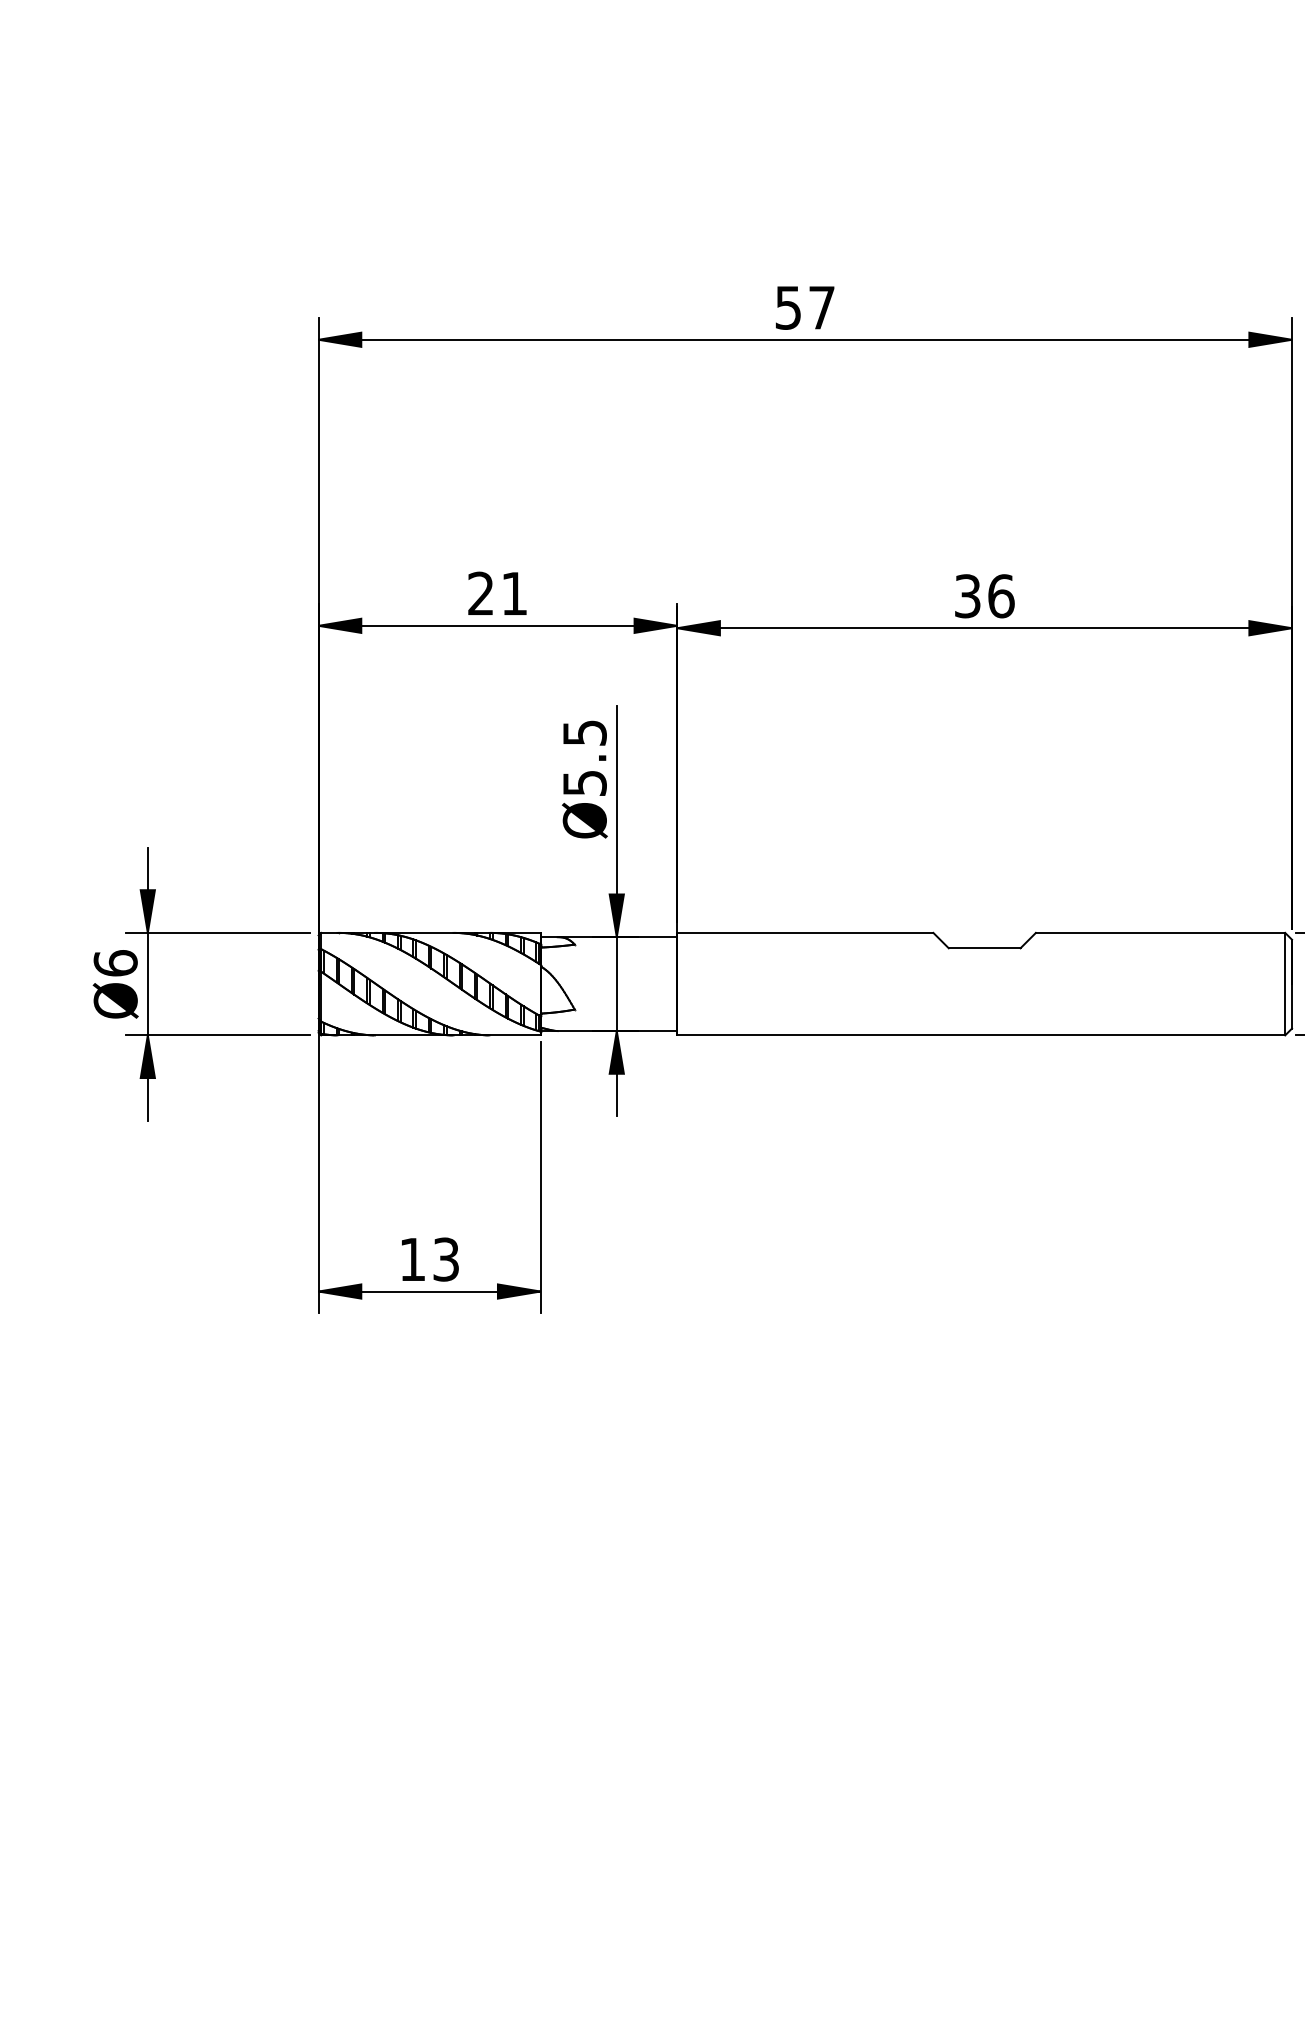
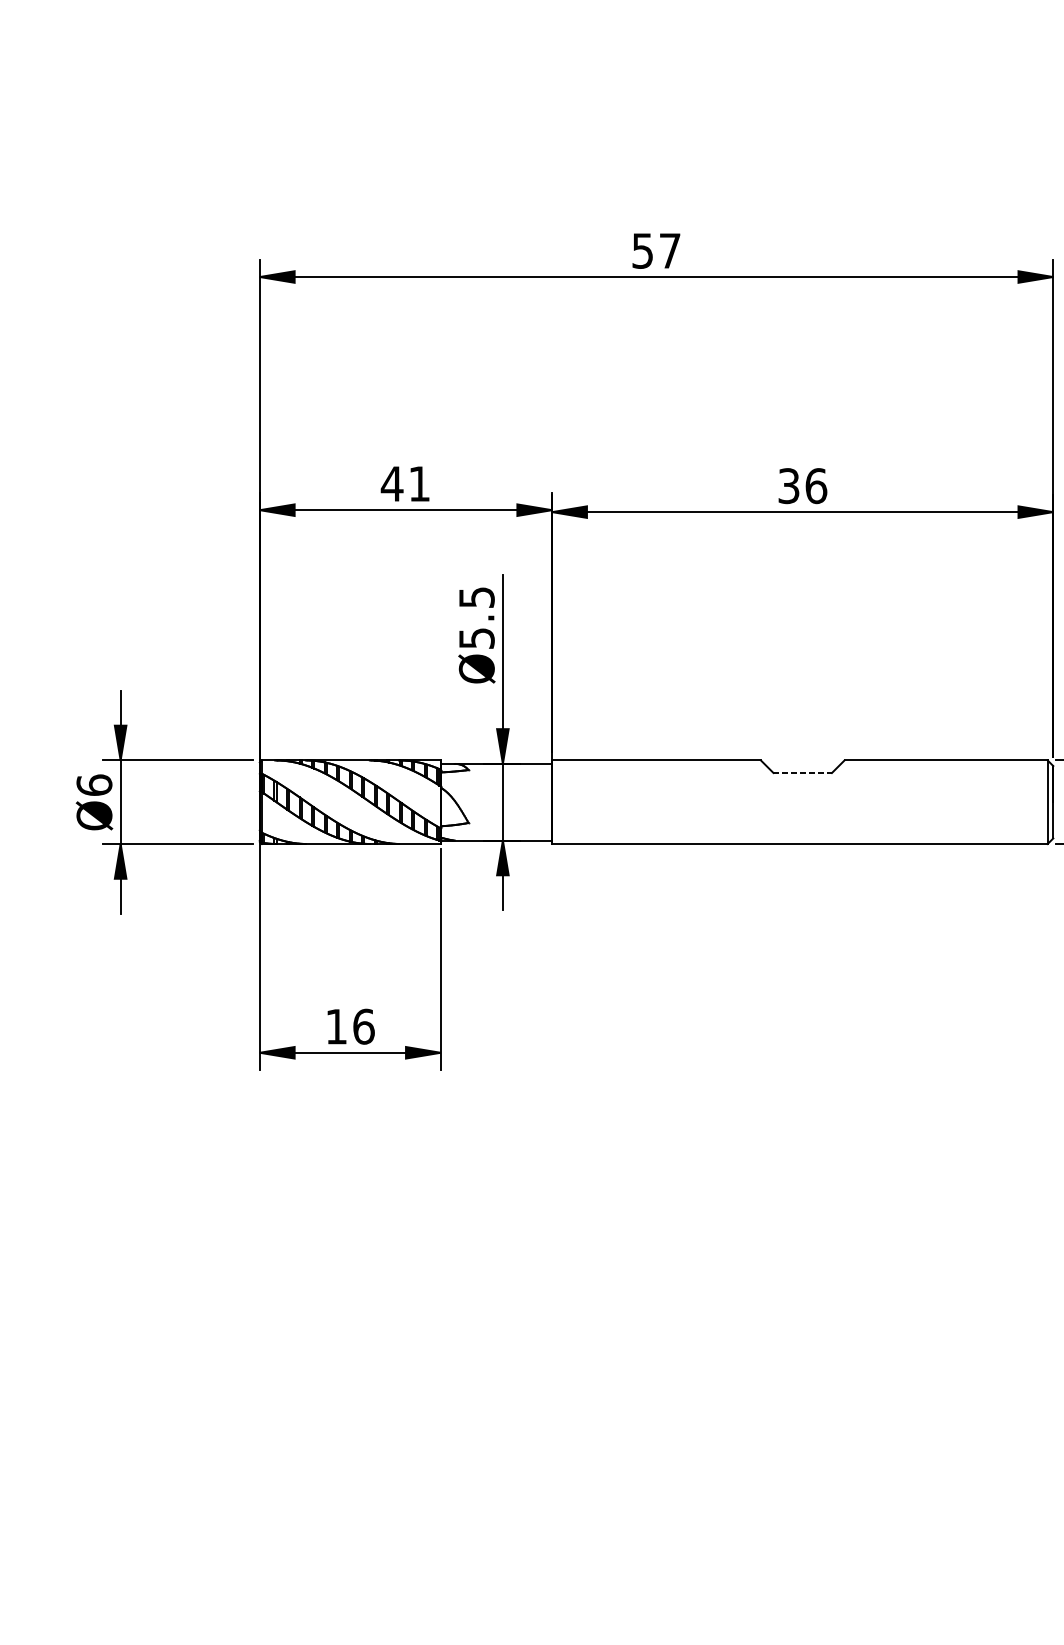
text: (480, 592) -> (391, 483), 21 -> 41
line: (984, 948) -> (802, 773), solid -> dashed
text: (446, 1259) -> (364, 1026), 13 -> 16

